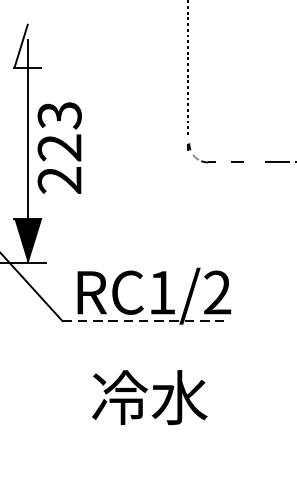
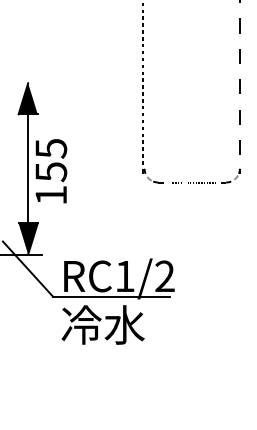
fill: (26, 45) -> (27, 98), added
text: (60, 148) -> (51, 172), 223 -> 155
line: (143, 320) -> (111, 296), dashed -> solid
text: (148, 396) -> (102, 324), moved

